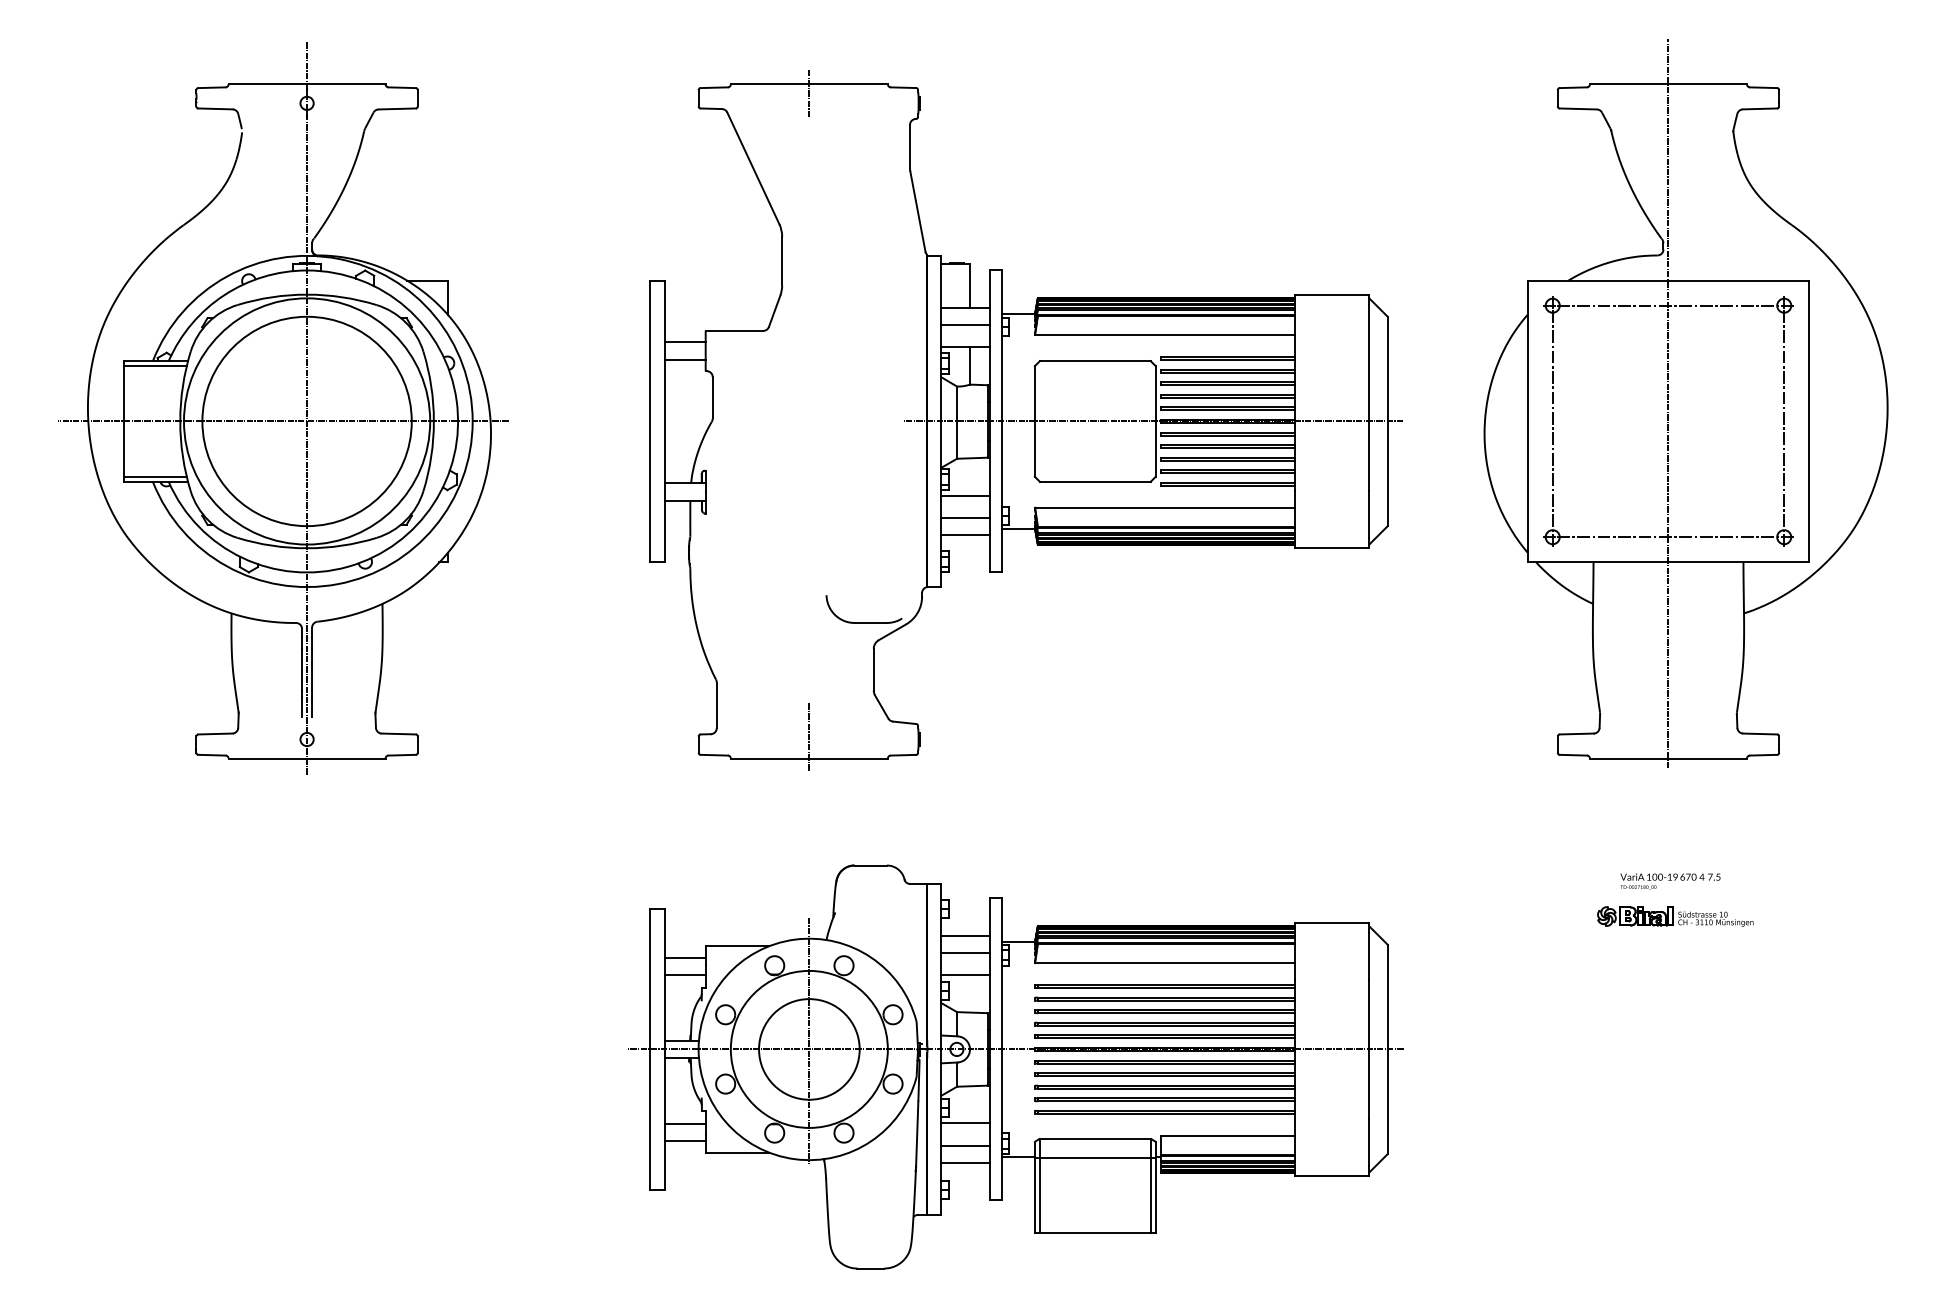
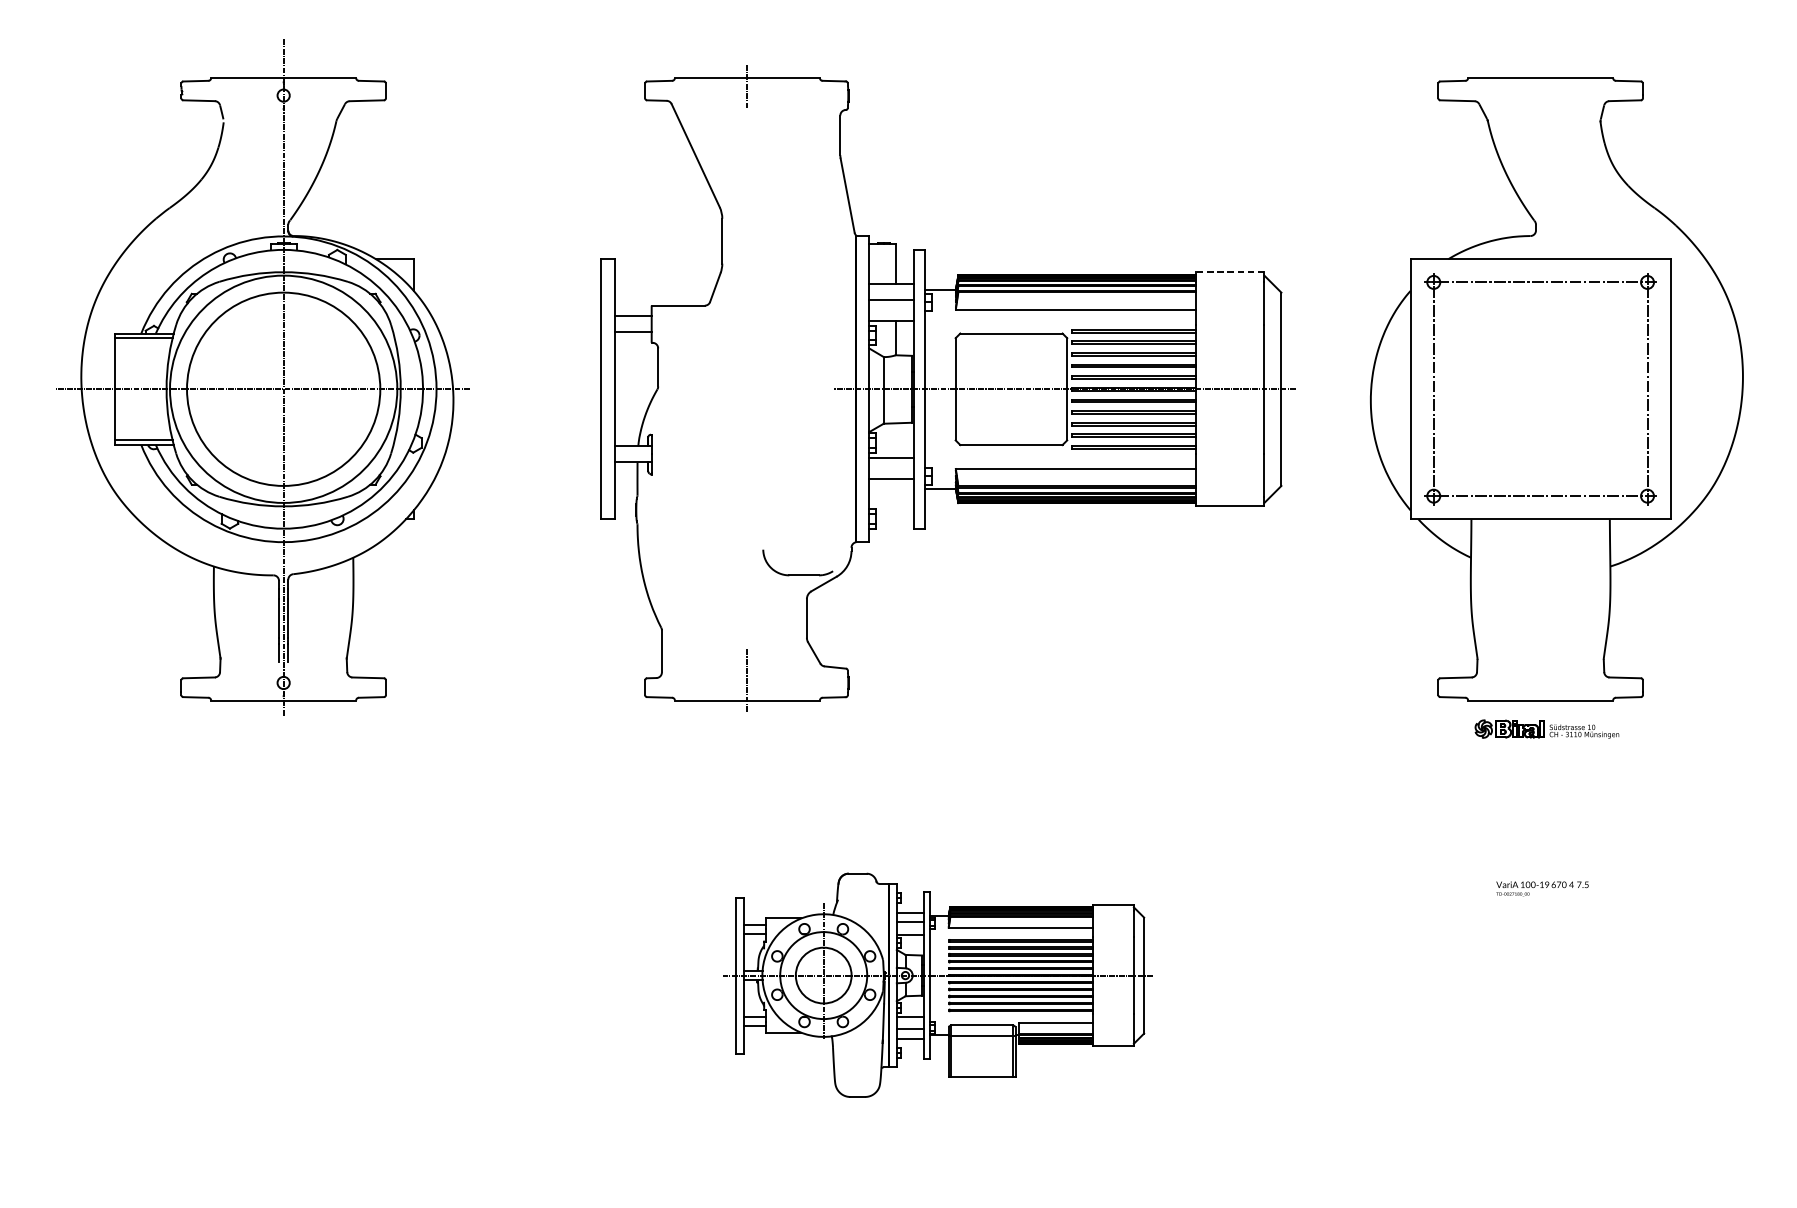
line: (1331, 294) -> (1229, 272), solid -> dashed
line: (1668, 403) -> (1540, 372), removed
line: (965, 535) -> (891, 494), removed
text: (1670, 881) -> (1542, 888), moved
part: (1675, 916) -> (1547, 729), moved
part: (1015, 1066) -> (937, 984), size x0.6

